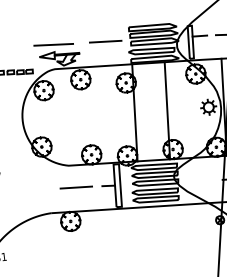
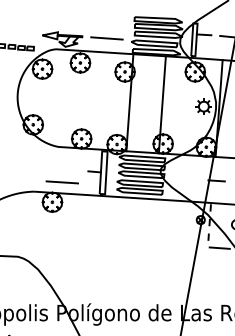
line: (105, 41) -> (106, 38), moved
line: (53, 44) -> (57, 24), removed
line: (75, 187) -> (61, 182), moved

